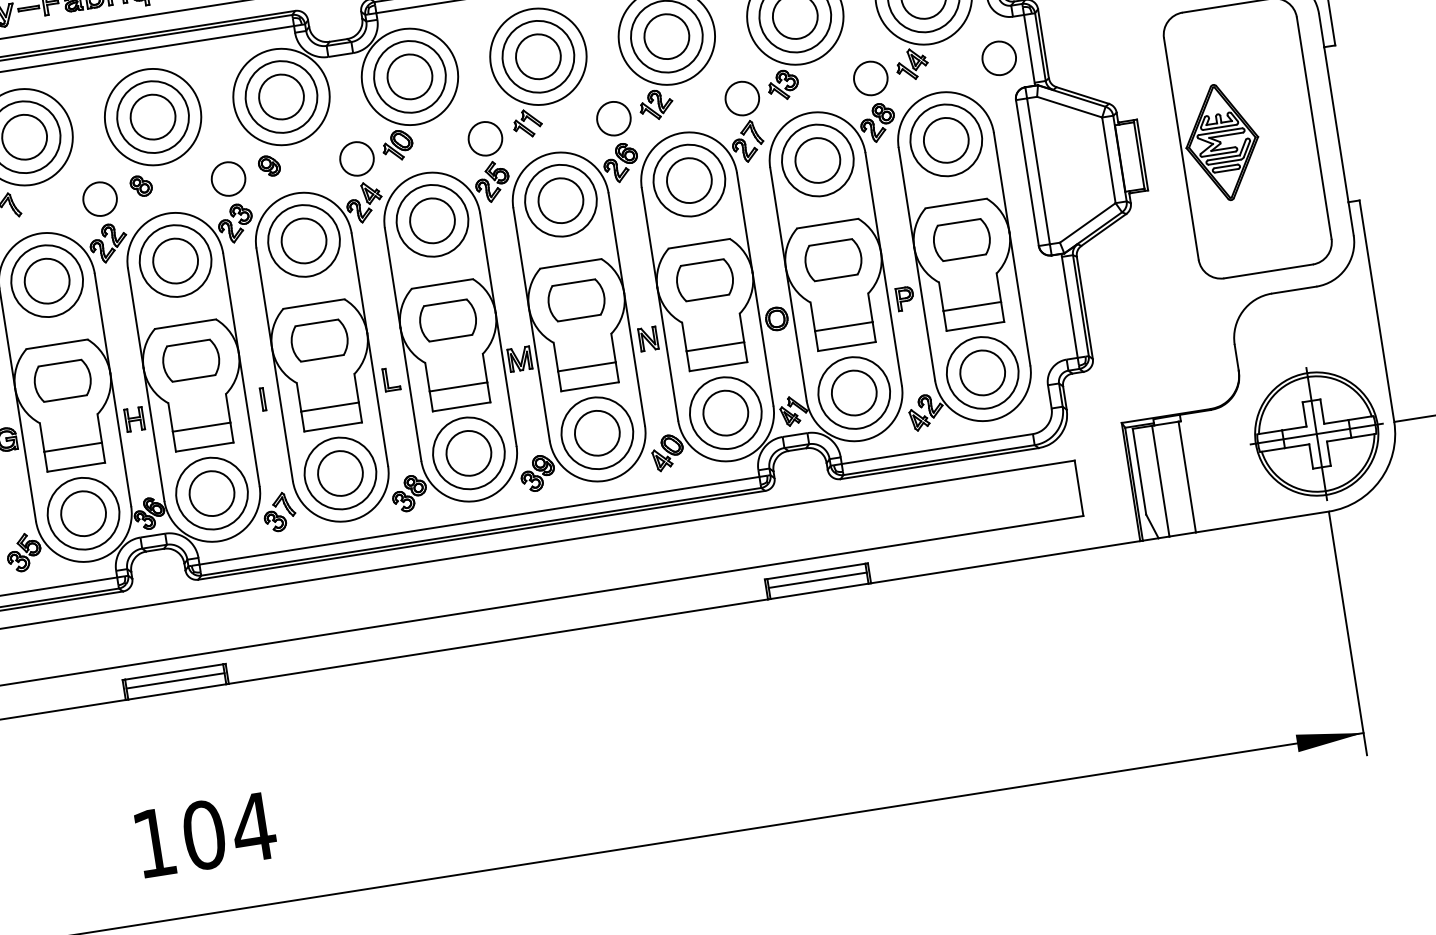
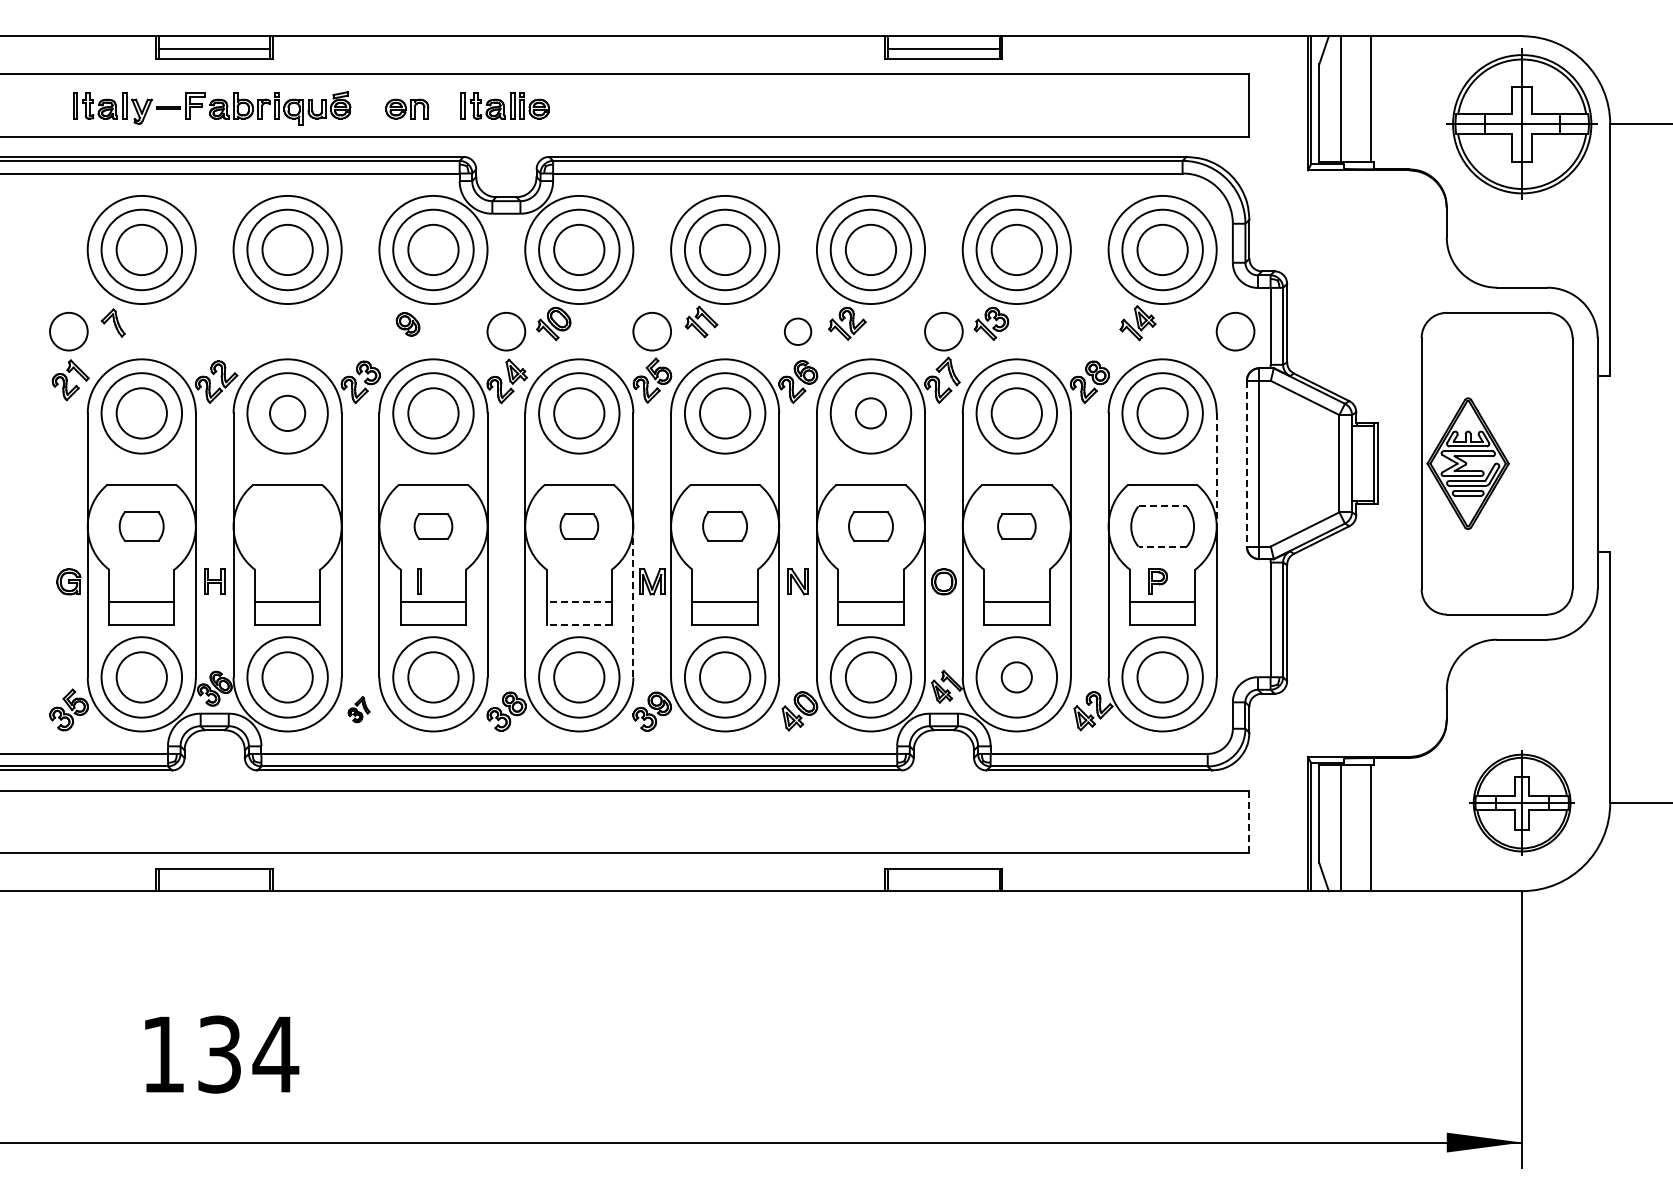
circle: (870, 78) -> (1089, 331), removed
circle: (613, 118) -> (797, 331), size x0.7
line: (1027, 172) -> (1246, 463), solid -> dashed
circle: (228, 178) -> (360, 331), removed
circle: (688, 180) -> (870, 413), size x0.6
line: (1001, 182) -> (1216, 469), solid -> dashed
part: (141, 186) -> (262, 324), removed
circle: (99, 199) -> (214, 331), removed
line: (959, 222) -> (1163, 506), solid -> dashed
line: (964, 257) -> (1162, 546), solid -> dashed
part: (833, 260) -> (1016, 526), size x0.6
circle: (175, 261) -> (287, 413), size x0.7
part: (704, 280) -> (870, 526), size x0.7
part: (905, 298) -> (1157, 581), moved
part: (575, 300) -> (724, 526), size x0.7
part: (448, 320) -> (579, 526), size x0.6
part: (319, 340) -> (433, 526), size x0.6
part: (191, 360) -> (287, 526), removed
part: (391, 378) -> (506, 581), removed
line: (506, 379) -> (633, 602), solid -> dashed
part: (62, 380) -> (141, 526), size x0.7
line: (458, 386) -> (579, 601), solid -> dashed
circle: (854, 393) -> (1016, 677), size x0.6
line: (262, 399) -> (418, 581), moved
line: (461, 406) -> (579, 624), solid -> dashed
part: (1316, 433) -> (1521, 802), size x0.7
line: (1079, 487) -> (1249, 821), solid -> dashed
part: (278, 512) -> (358, 709), size x0.6
line: (817, 580) -> (943, 878), removed
line: (175, 680) -> (214, 878), removed
text: (204, 835) -> (219, 1054), 104 -> 134

